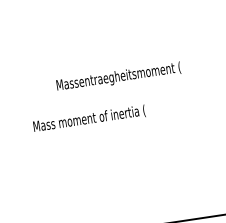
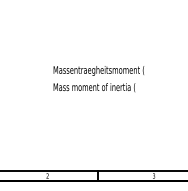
text: (118, 76) -> (98, 70), moved

